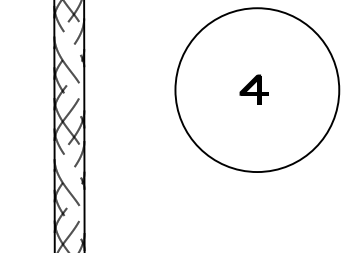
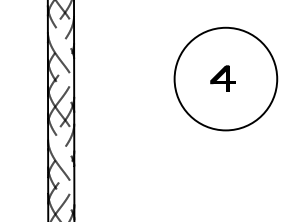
circle: (256, 89) -> (225, 78), size x0.71

